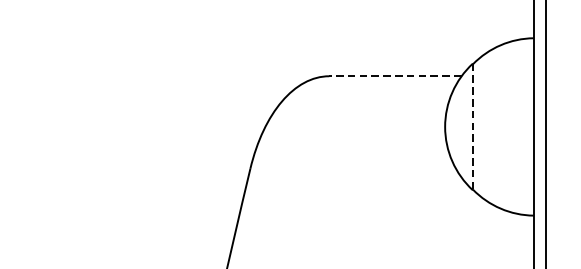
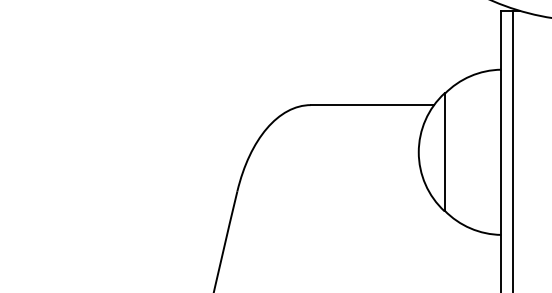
line: (395, 76) -> (372, 105), dashed -> solid
line: (472, 127) -> (444, 152), dashed -> solid

